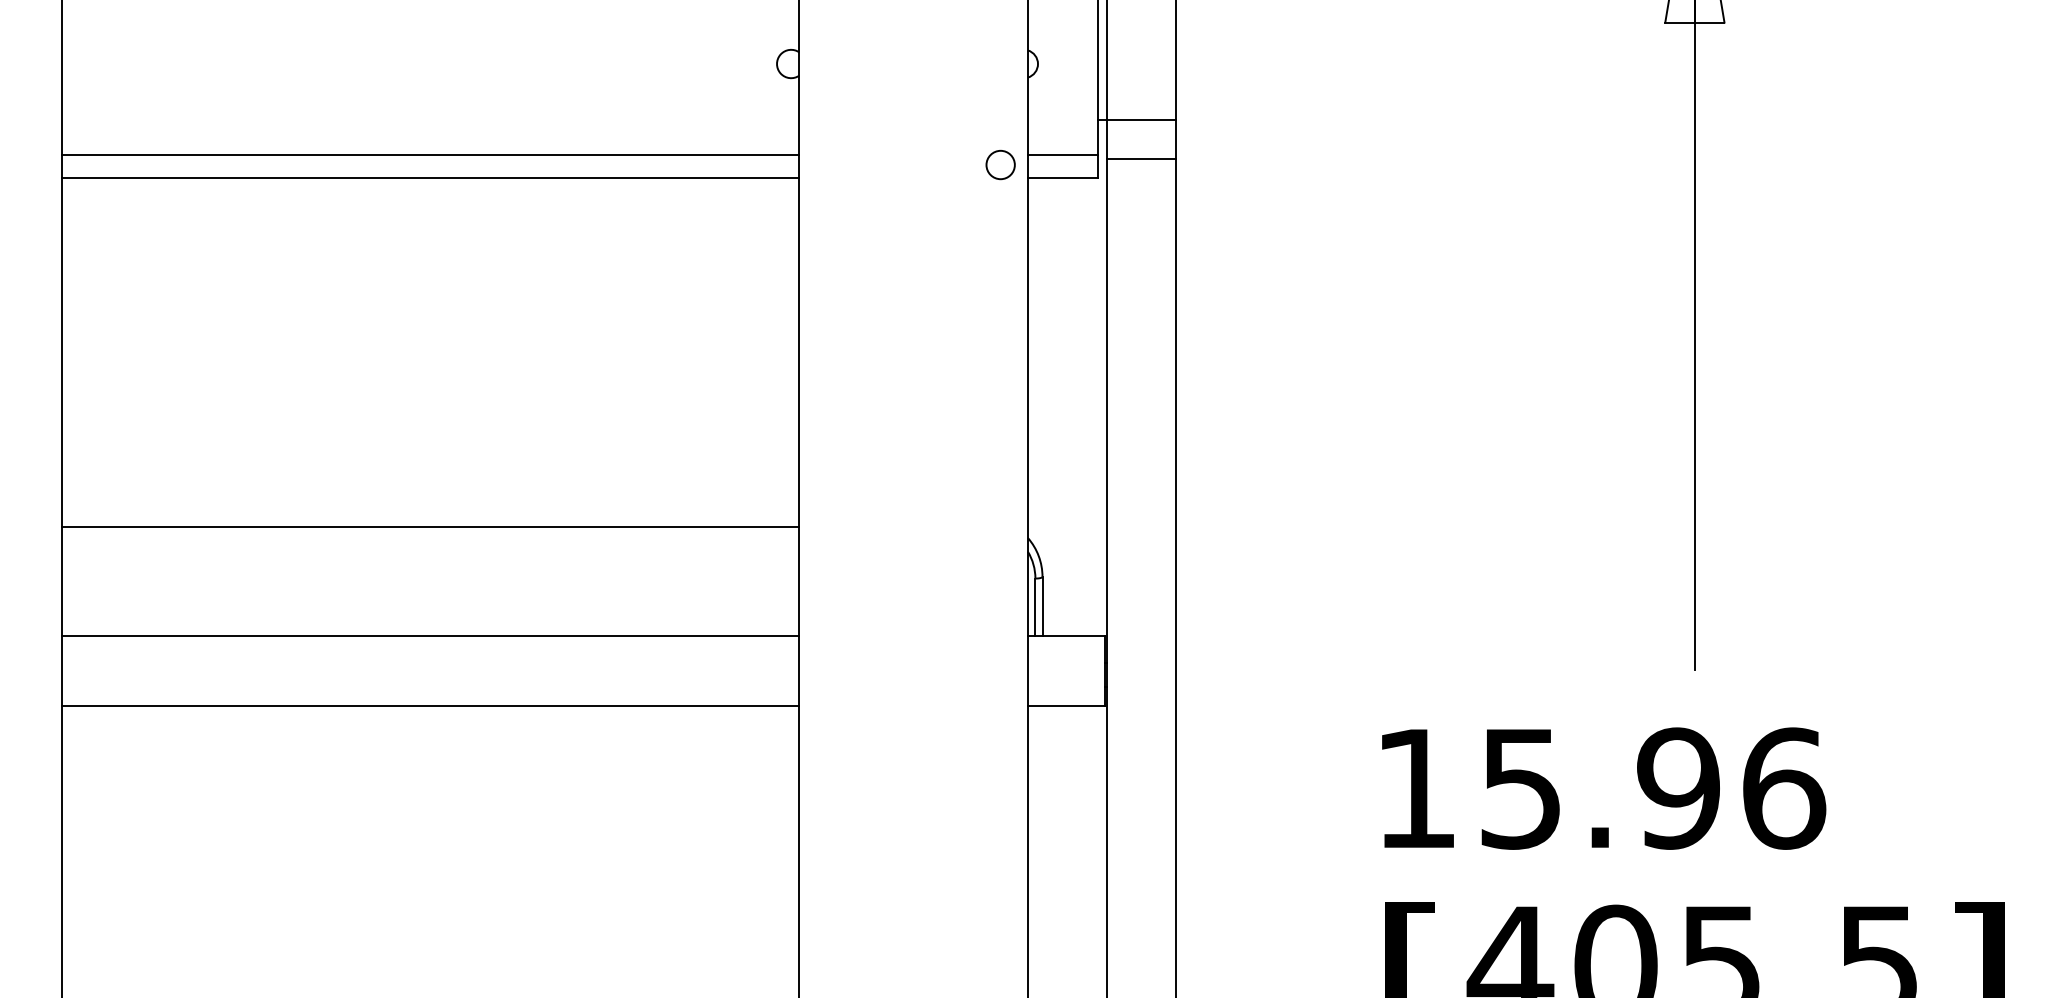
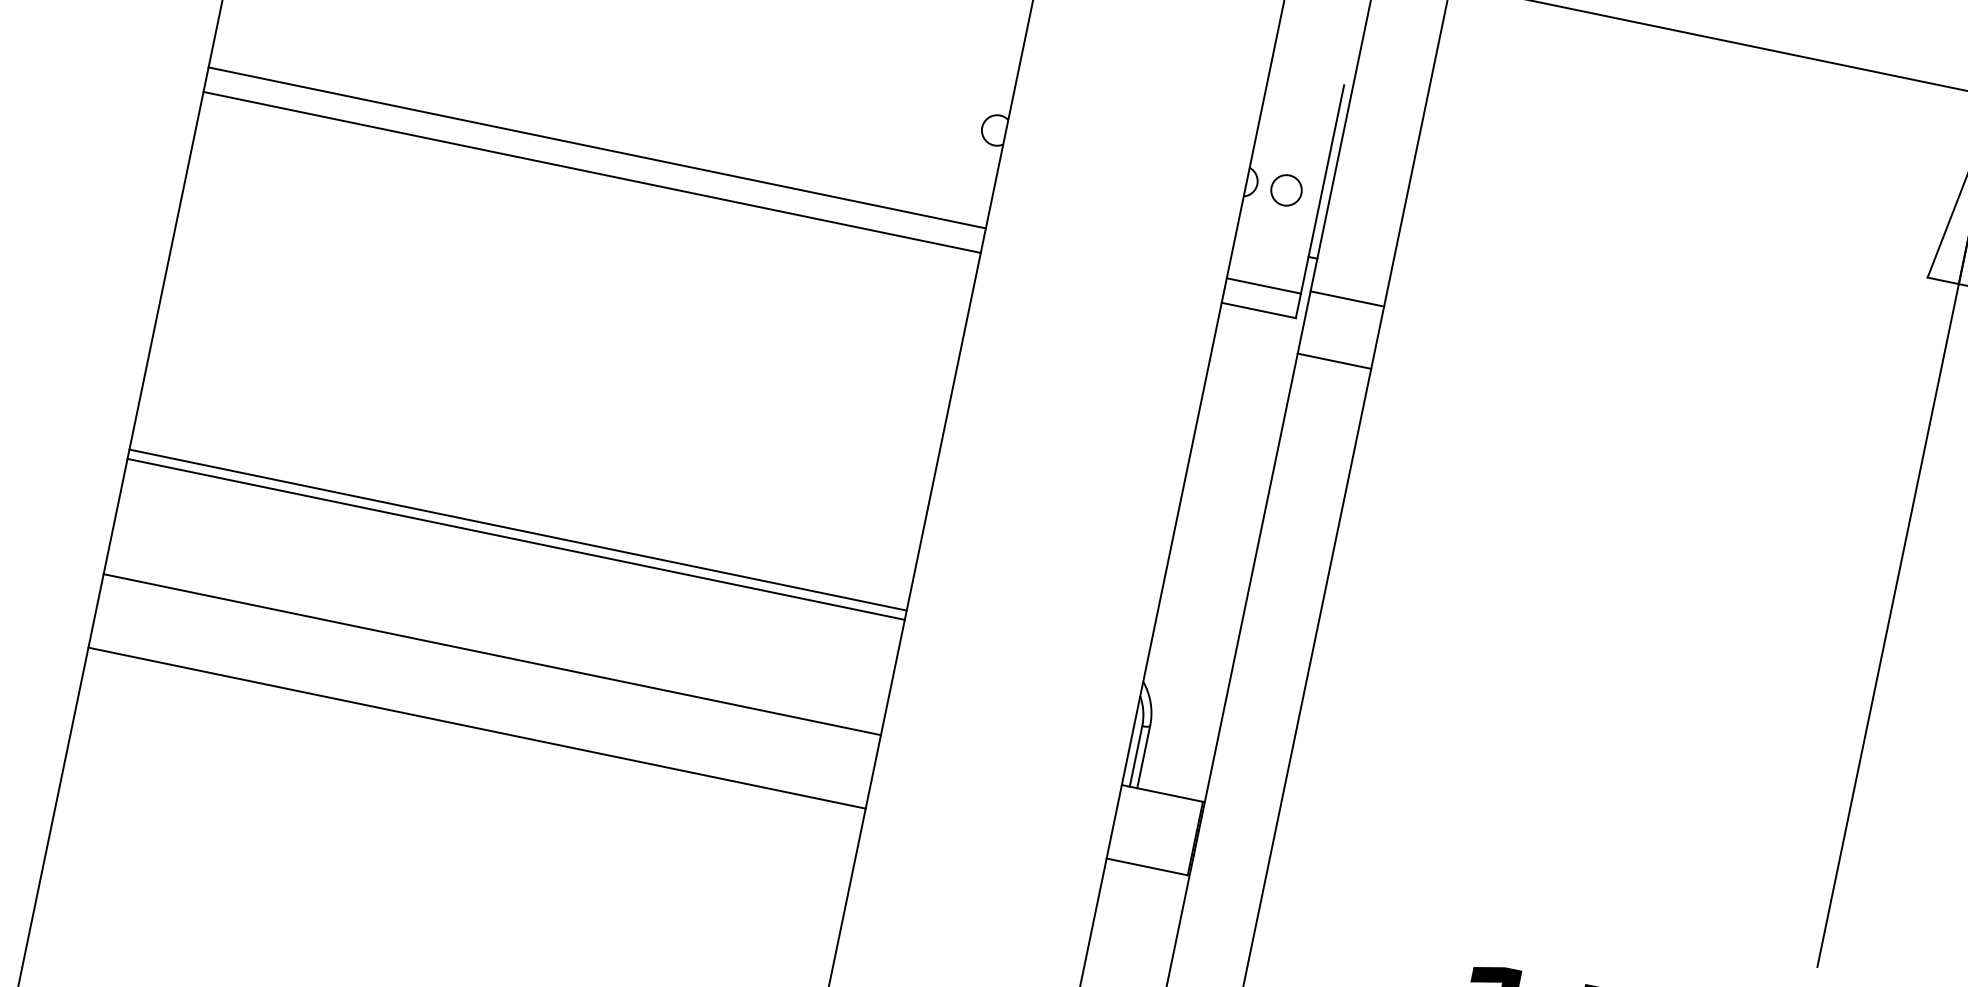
line: (1141, 120) -> (1347, 299), moved
line: (1141, 159) -> (1334, 361), moved
circle: (1000, 164) -> (1286, 189), moved
line: (430, 517) -> (517, 529), added

